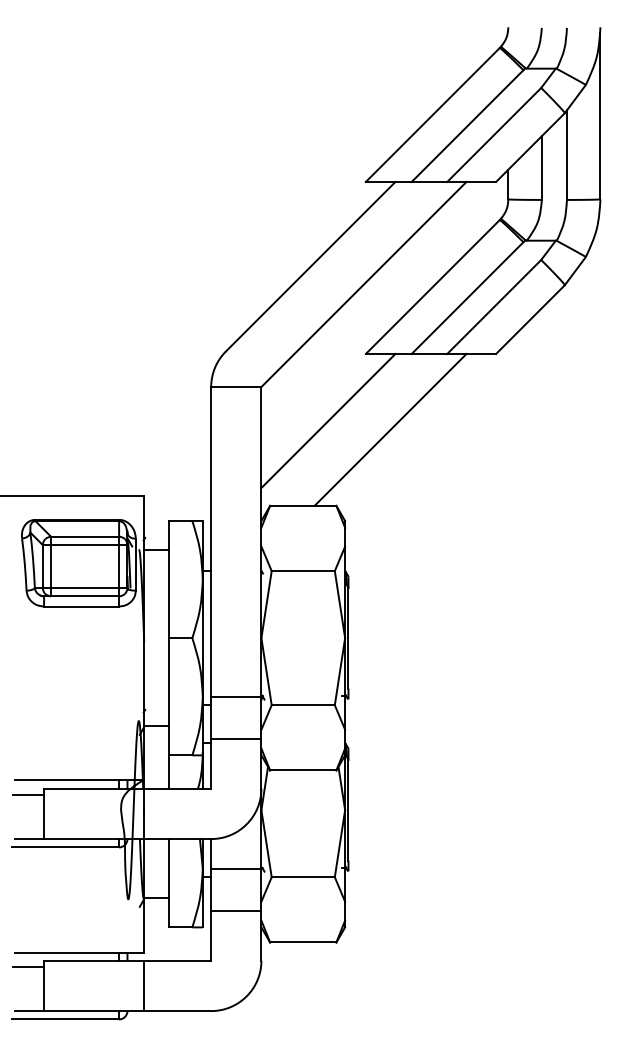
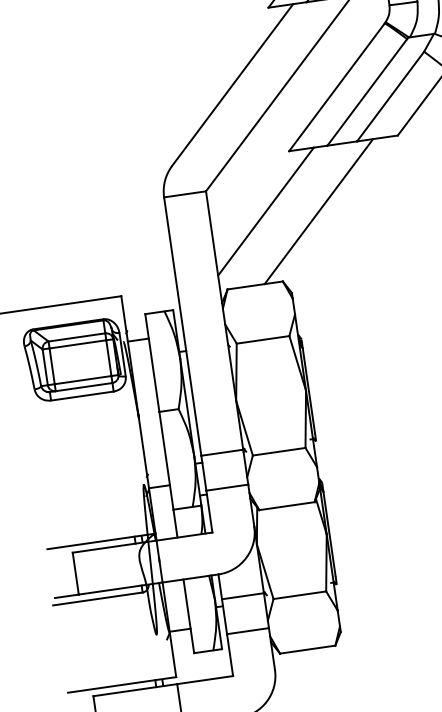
line: (28, 795) -> (60, 560), removed
line: (28, 967) -> (81, 703), removed

